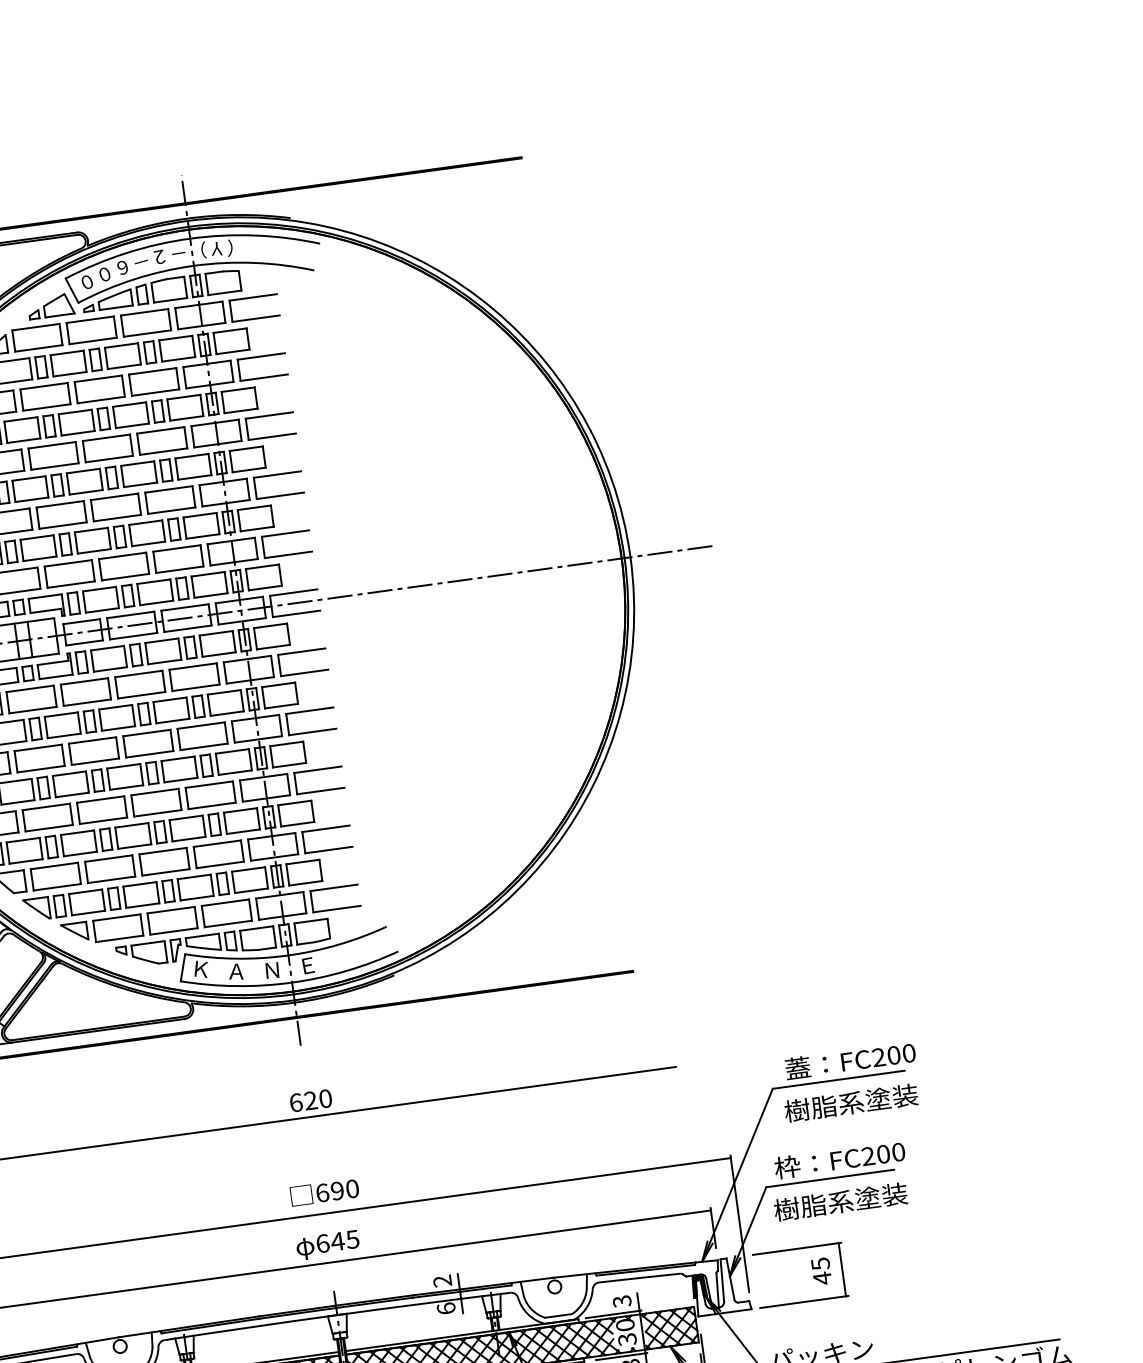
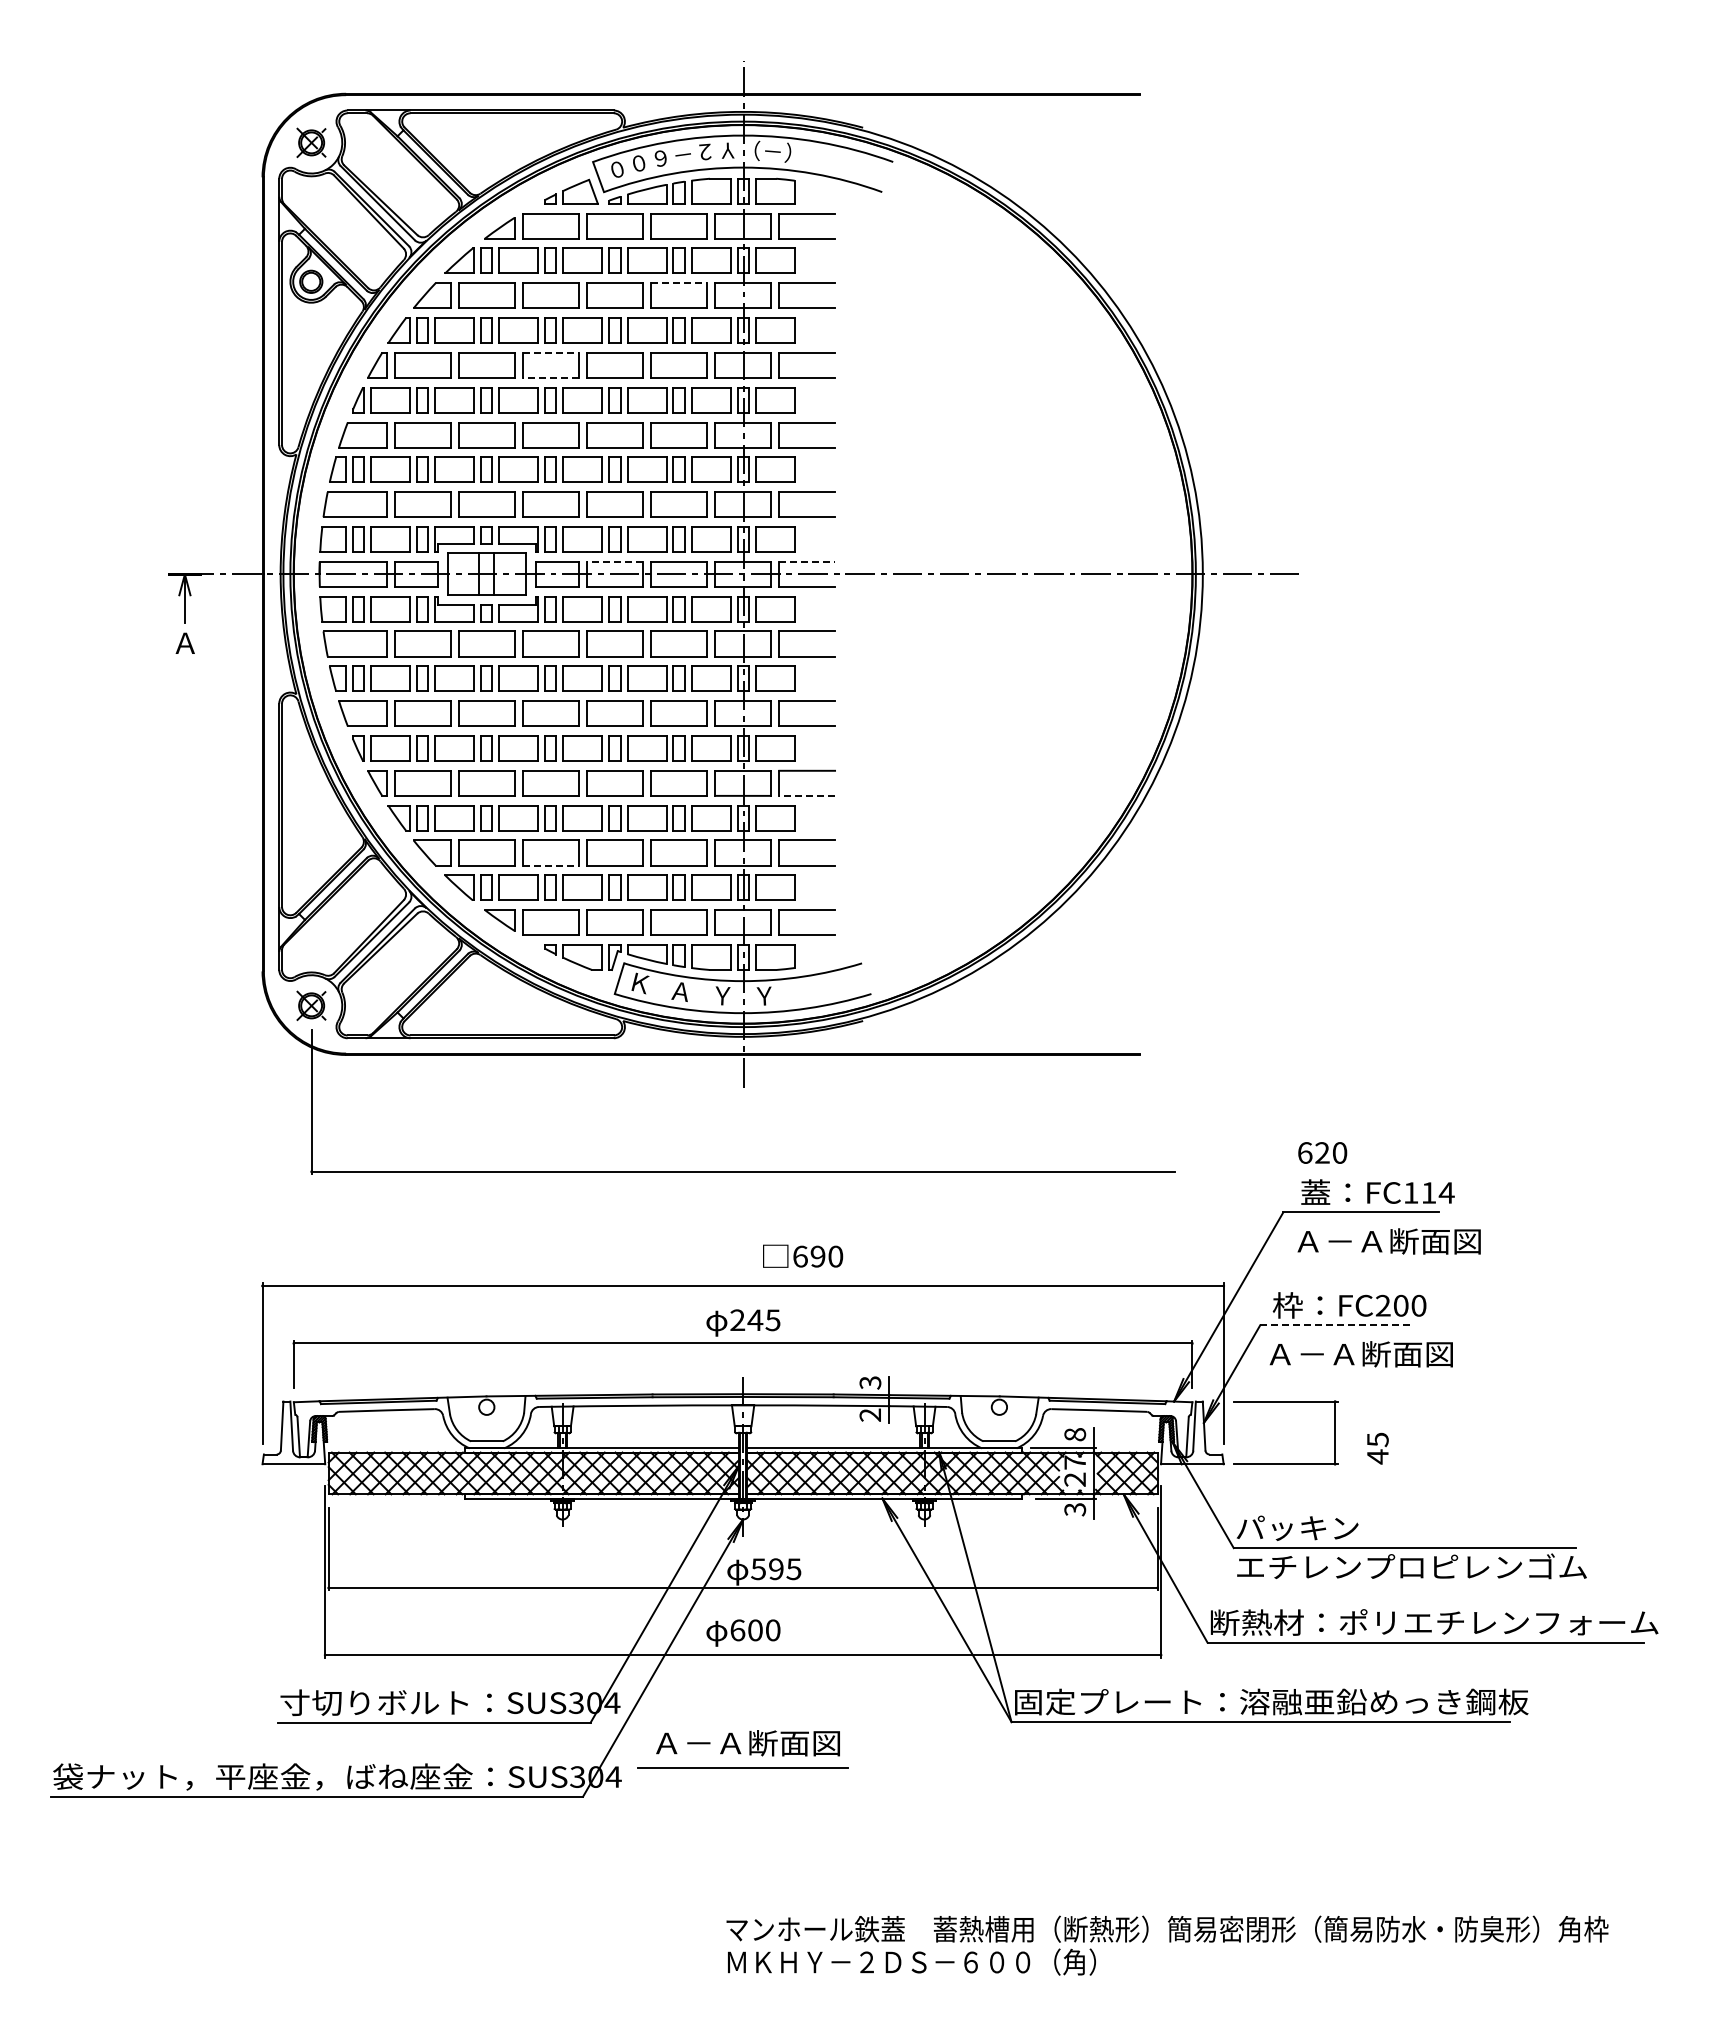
text: (216, 248) -> (772, 151), Ｙ -> －
text: (178, 253) -> (727, 150), － -> Ｙ
line: (153, 371) -> (679, 283), solid -> dashed
line: (51, 444) -> (550, 352), solid -> dashed
line: (54, 466) -> (550, 377), solid -> dashed
line: (293, 592) -> (807, 561), solid -> dashed
line: (130, 614) -> (614, 561), solid -> dashed
line: (321, 790) -> (807, 795), solid -> dashed
line: (111, 879) -> (550, 865), solid -> dashed
text: (306, 965) -> (763, 995), Ｅ -> Ｙ
text: (272, 970) -> (722, 996), Ｎ -> Ｙ
text: (893, 1055) -> (1428, 1192), FC200 -> FC114
text: (310, 1100) -> (1322, 1152), moved
text: (863, 1101) -> (1386, 1241), 樹脂系塗装 -> Ａ－Ａ断面図
line: (831, 1178) -> (1336, 1325), solid -> dashed
text: (325, 1191) -> (803, 1255), moved
text: (852, 1199) -> (1358, 1353), 樹脂系塗装 -> Ａ－Ａ断面図
text: (322, 1243) -> (737, 1320), 645 -> 245
text: (821, 1271) -> (1377, 1448), moved
text: (442, 1280) -> (870, 1382), 2 -> 3
text: (621, 1301) -> (1074, 1434), 3 -> 8
text: (446, 1308) -> (870, 1414), 6 -> 2
text: (626, 1332) -> (1075, 1471), 30 -> 27

